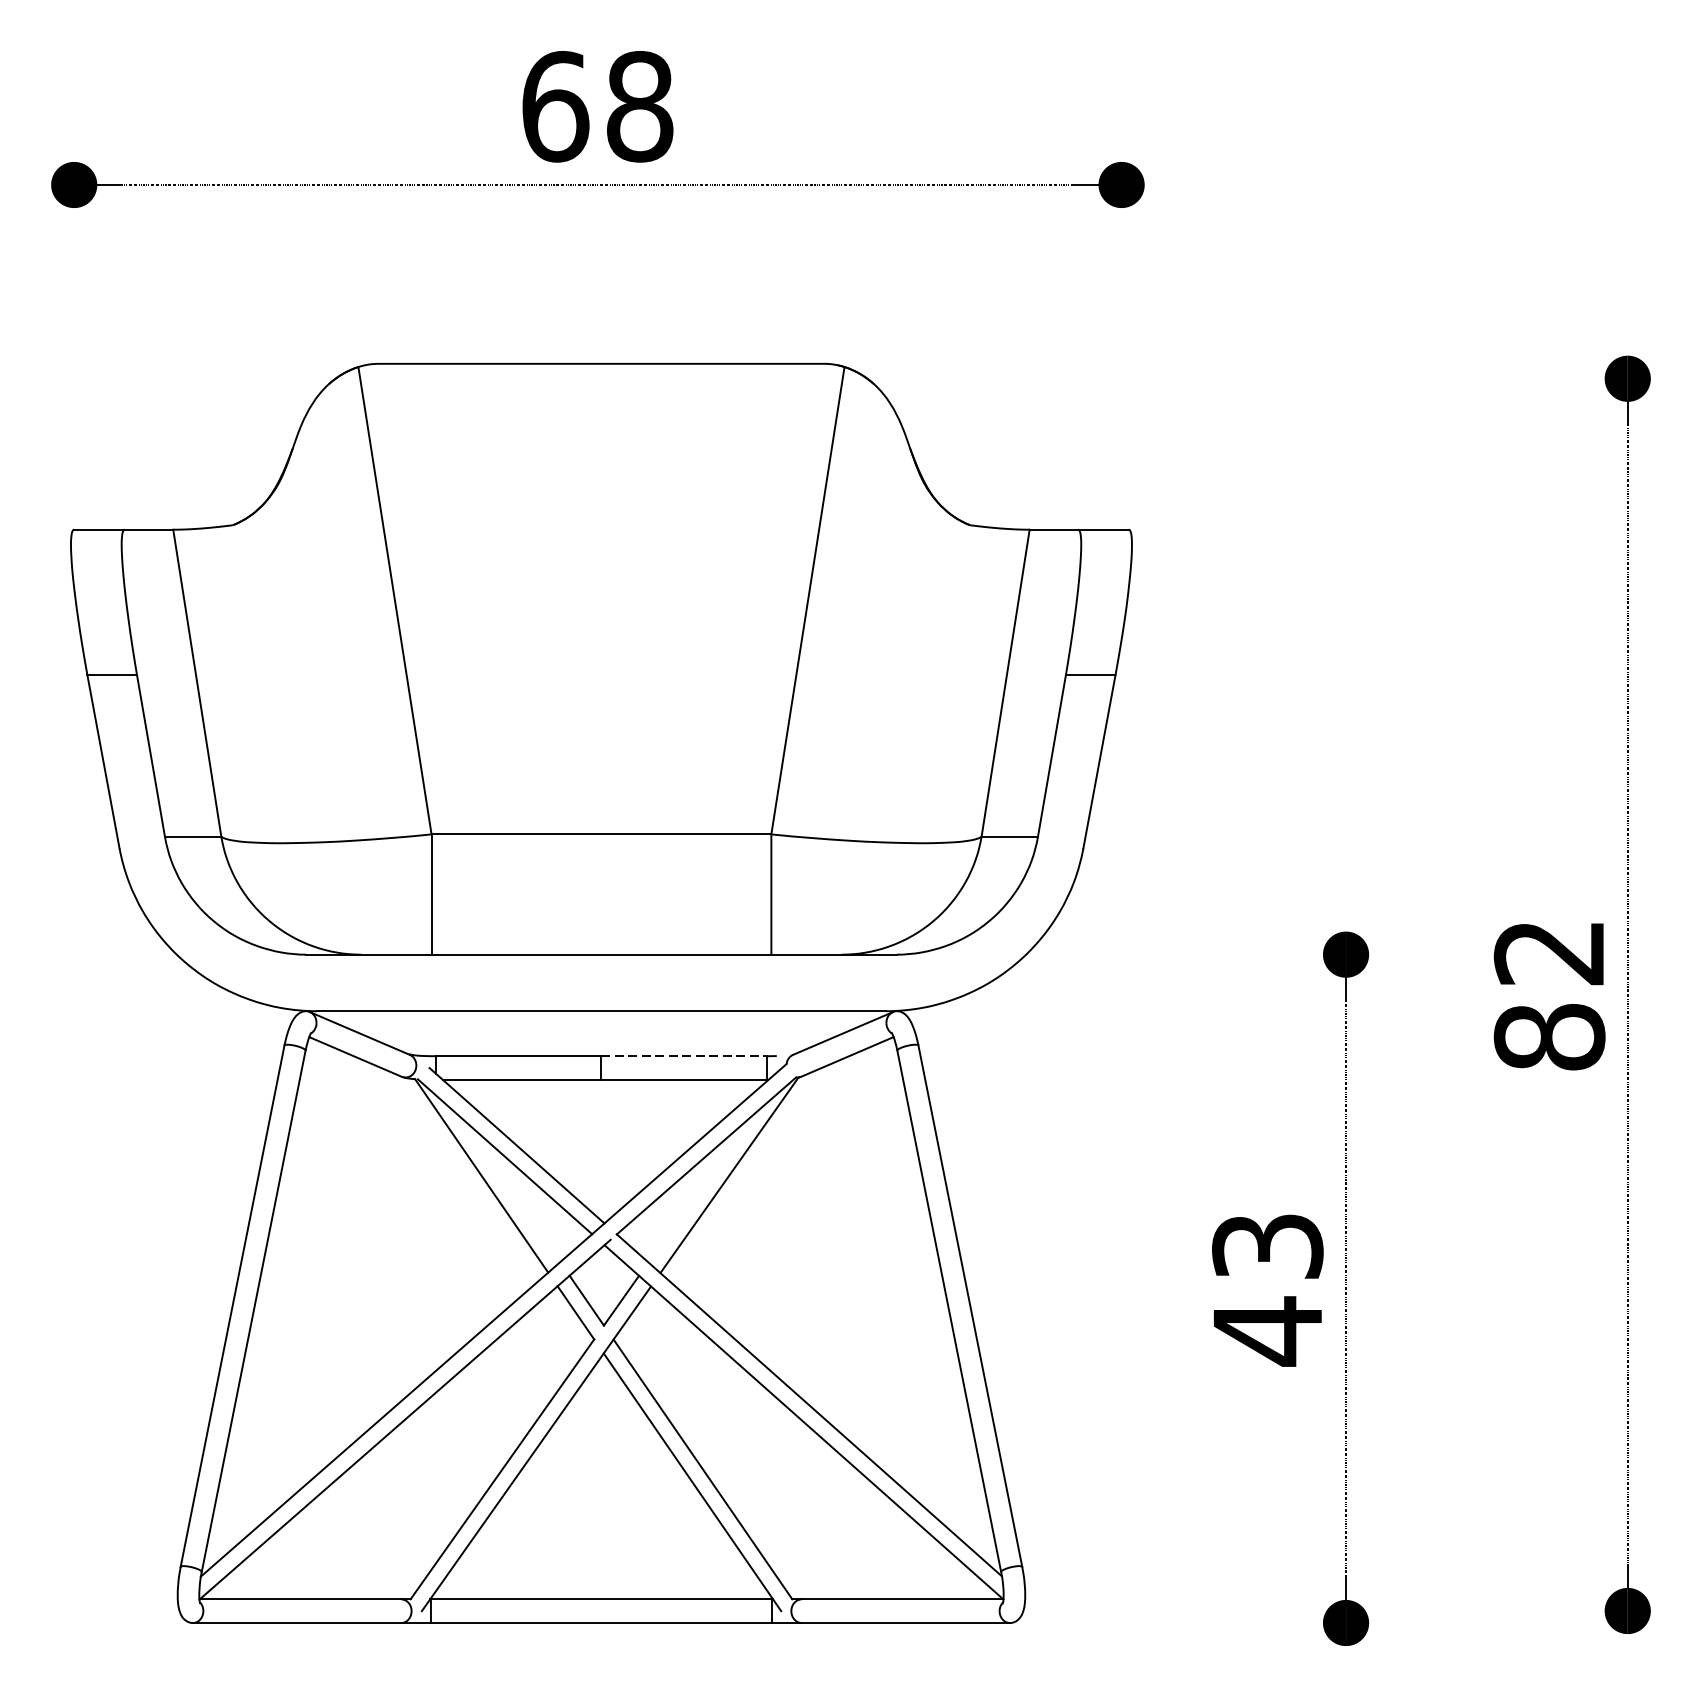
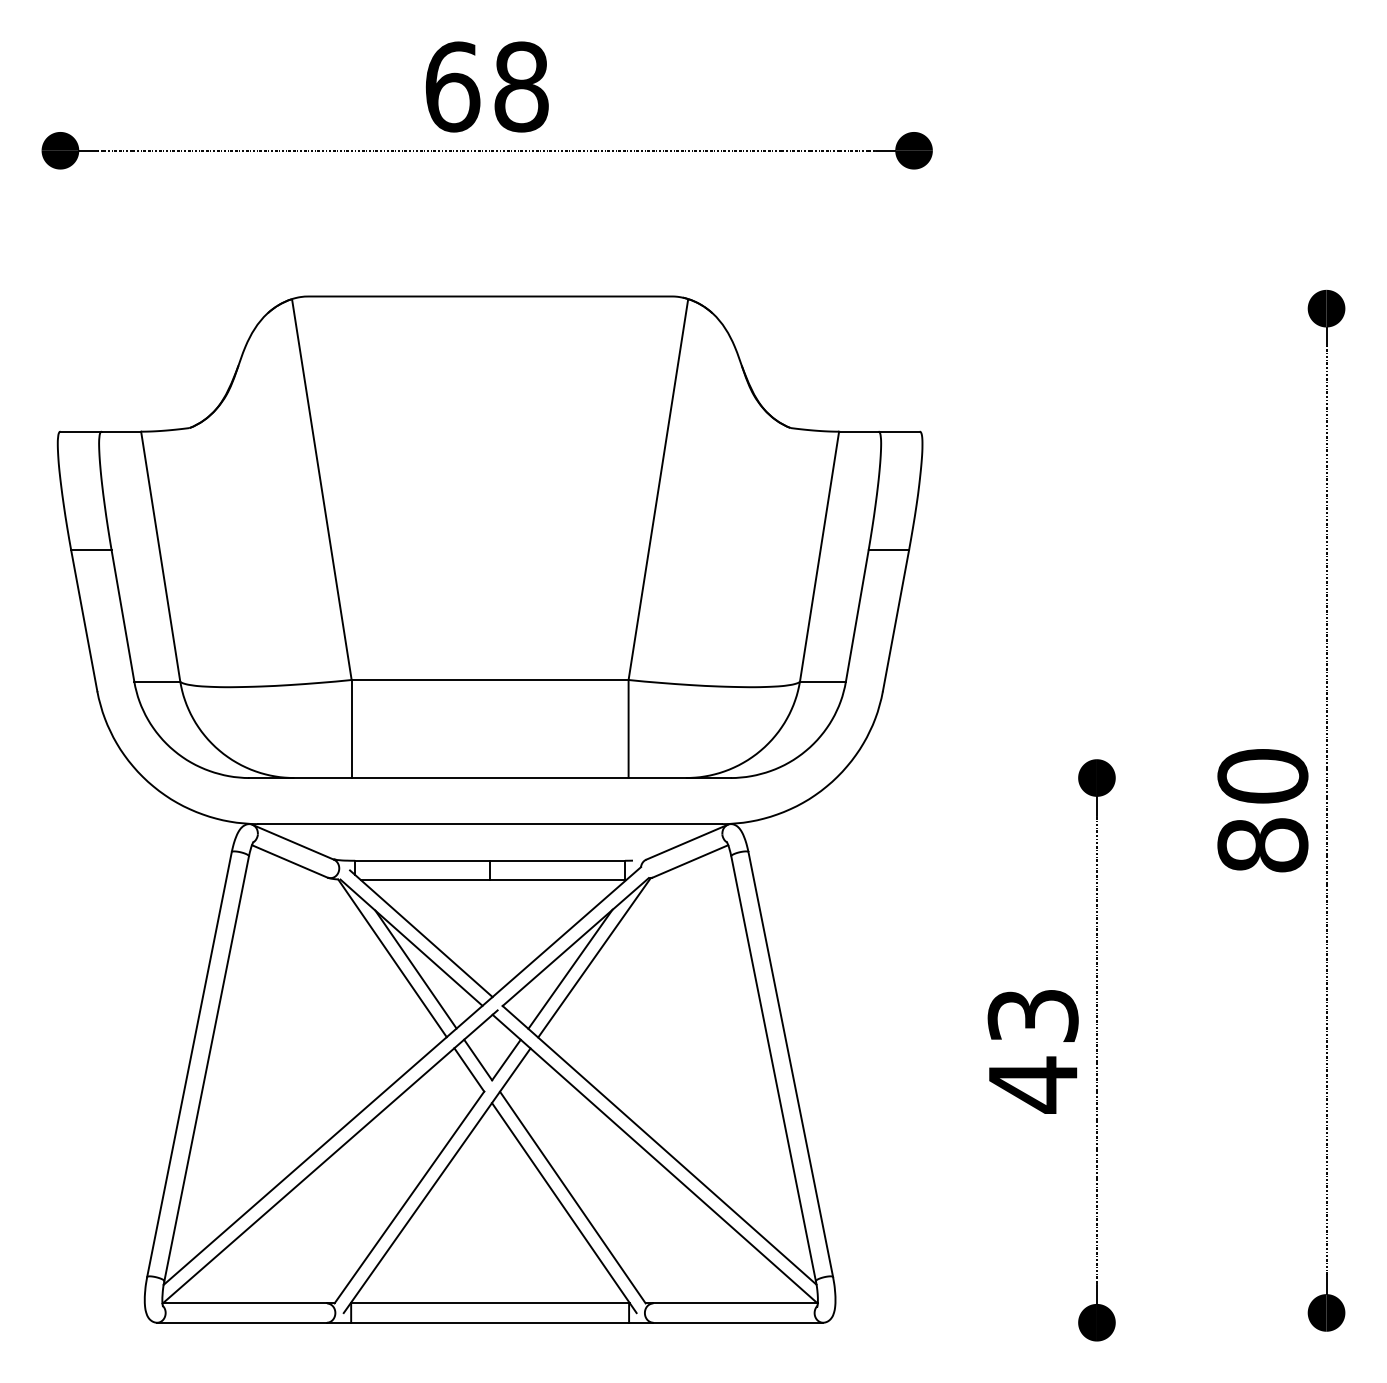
text: (1549, 952) -> (1262, 776), 82 -> 80
line: (685, 1055) -> (558, 860), dashed -> solid
line: (700, 1188) -> (570, 968), added
line: (509, 1189) -> (415, 969), added

